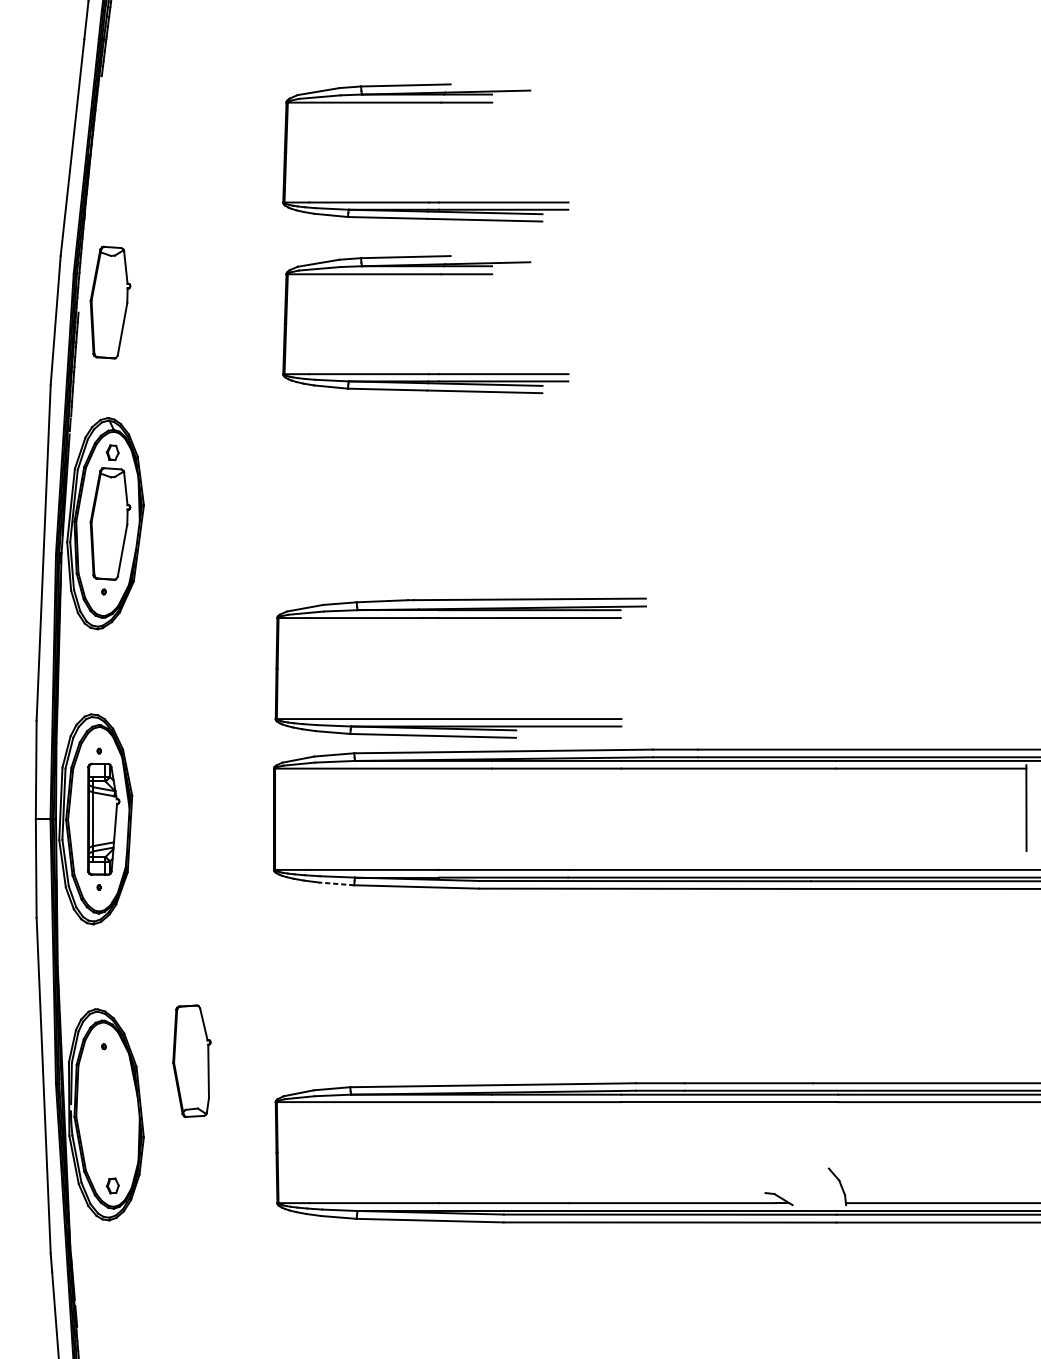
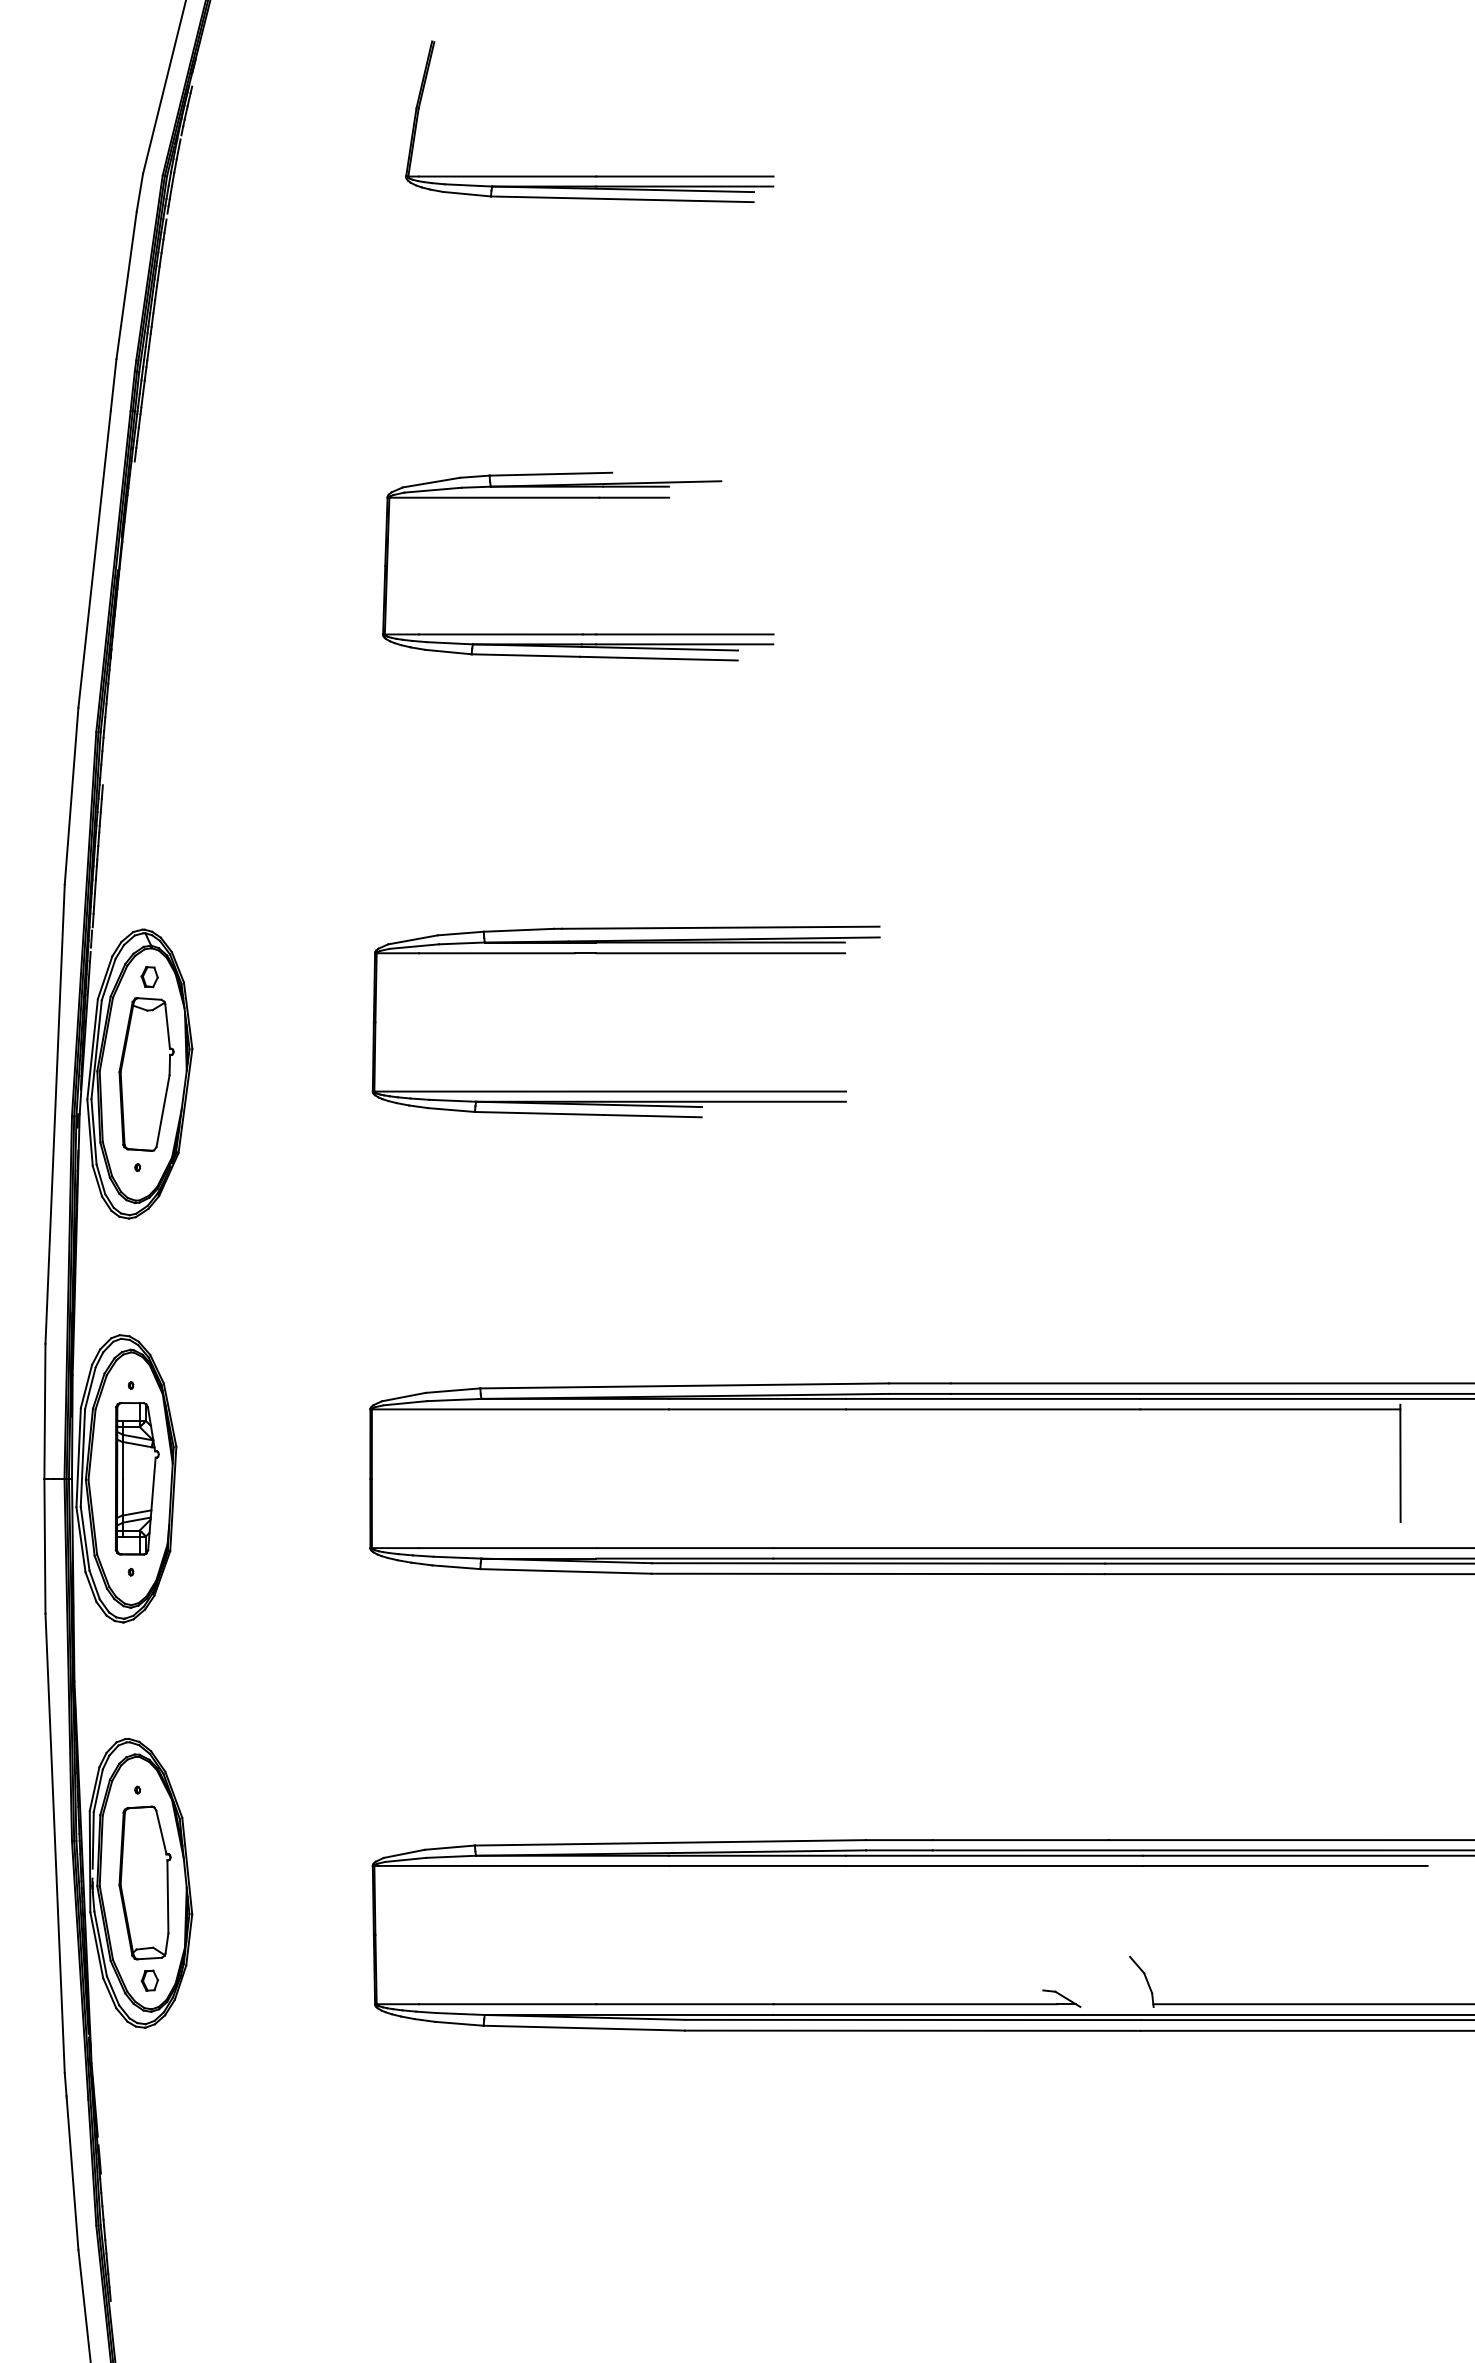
part: (110, 302) -> (146, 771), removed
part: (425, 373) -> (578, 868), removed
part: (460, 618) -> (625, 954), moved
line: (336, 884) -> (455, 1567), dashed -> solid
part: (191, 1060) -> (144, 1882), moved

